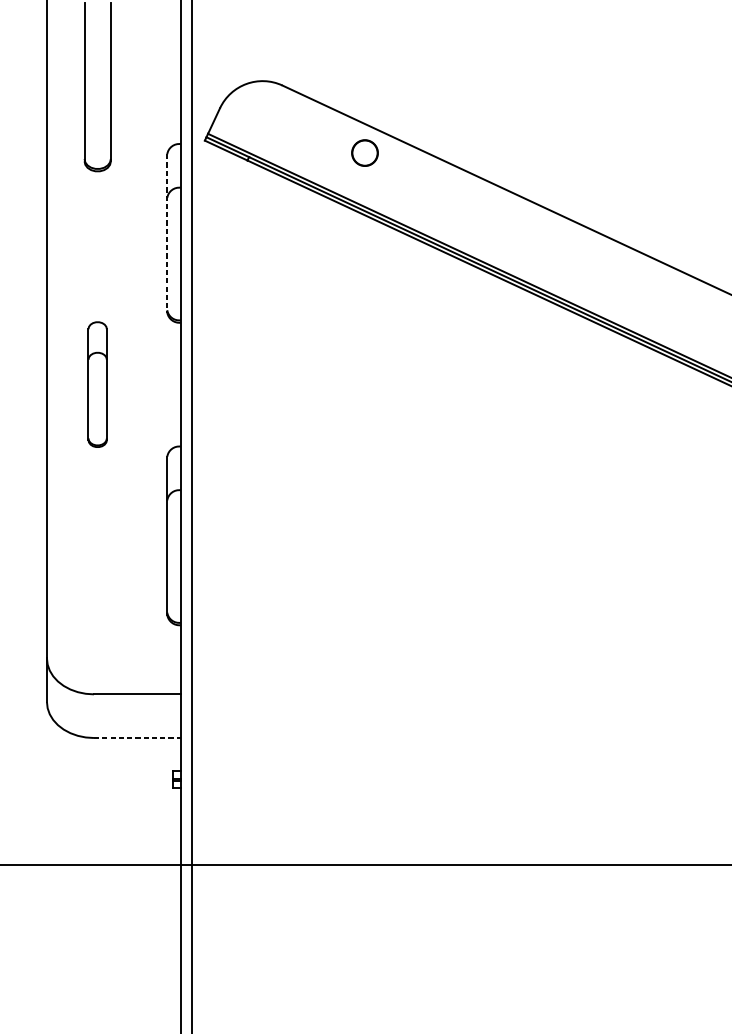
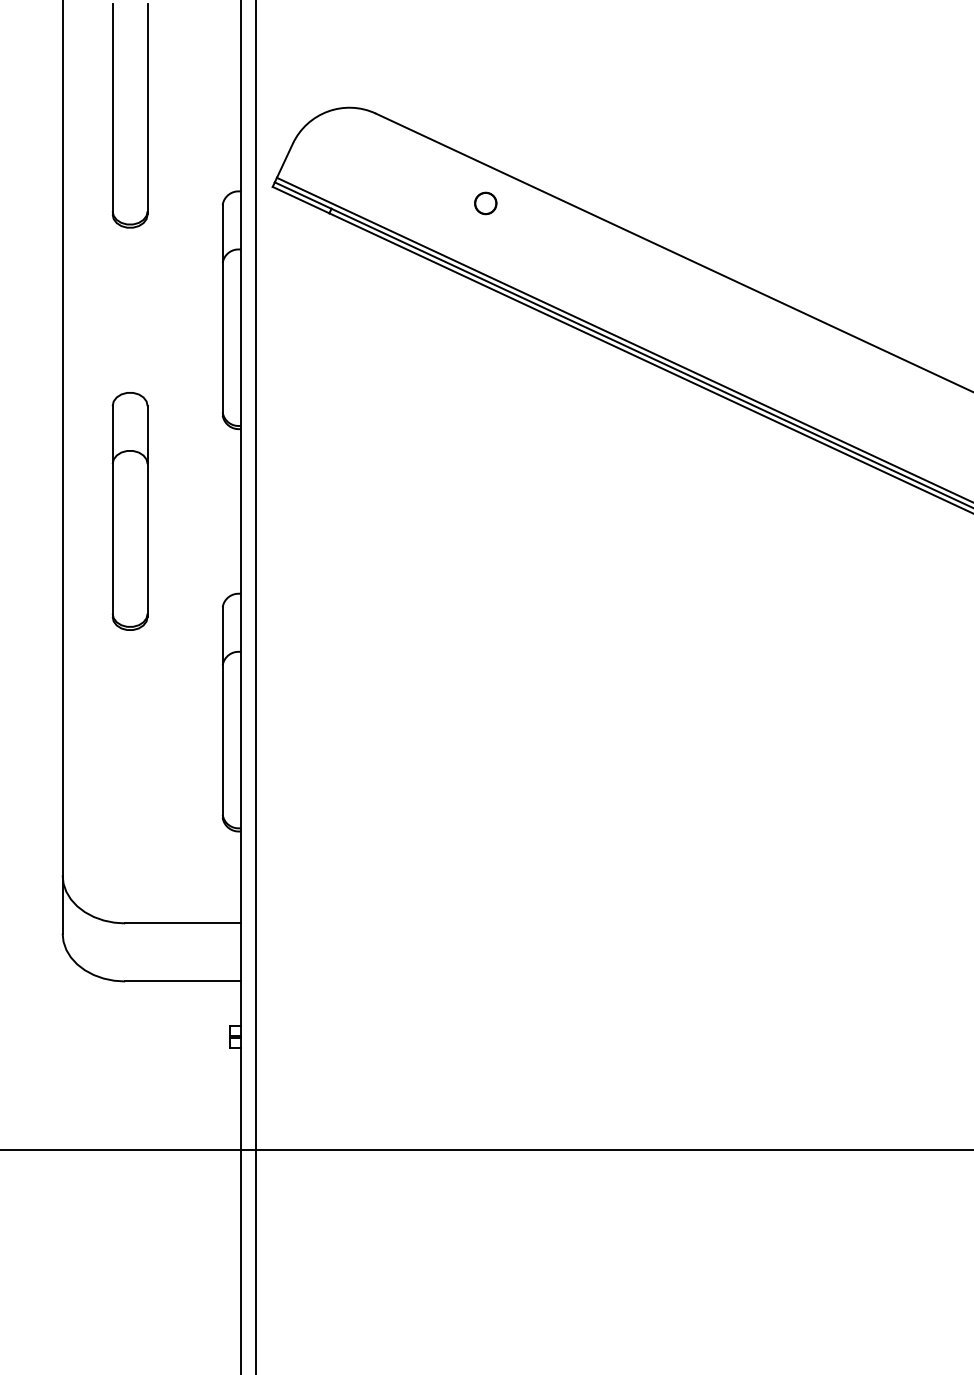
part: (364, 153) -> (485, 203), size x0.62
line: (167, 233) -> (222, 310), dashed -> solid
part: (97, 384) -> (129, 511), size x1.43
line: (137, 738) -> (182, 981), dashed -> solid

